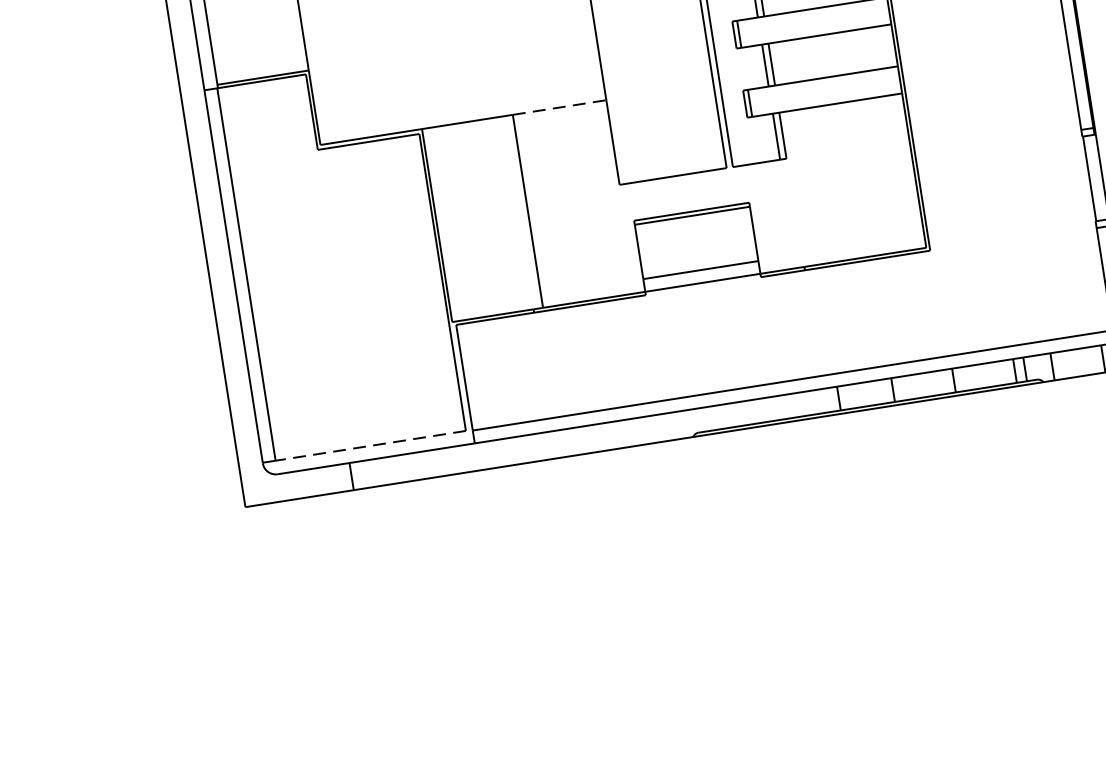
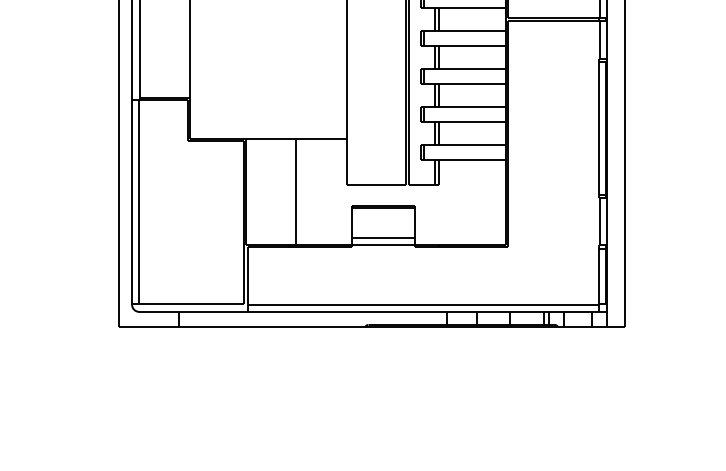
line: (559, 107) -> (321, 138), dashed -> solid
line: (370, 445) -> (191, 304), dashed -> solid

